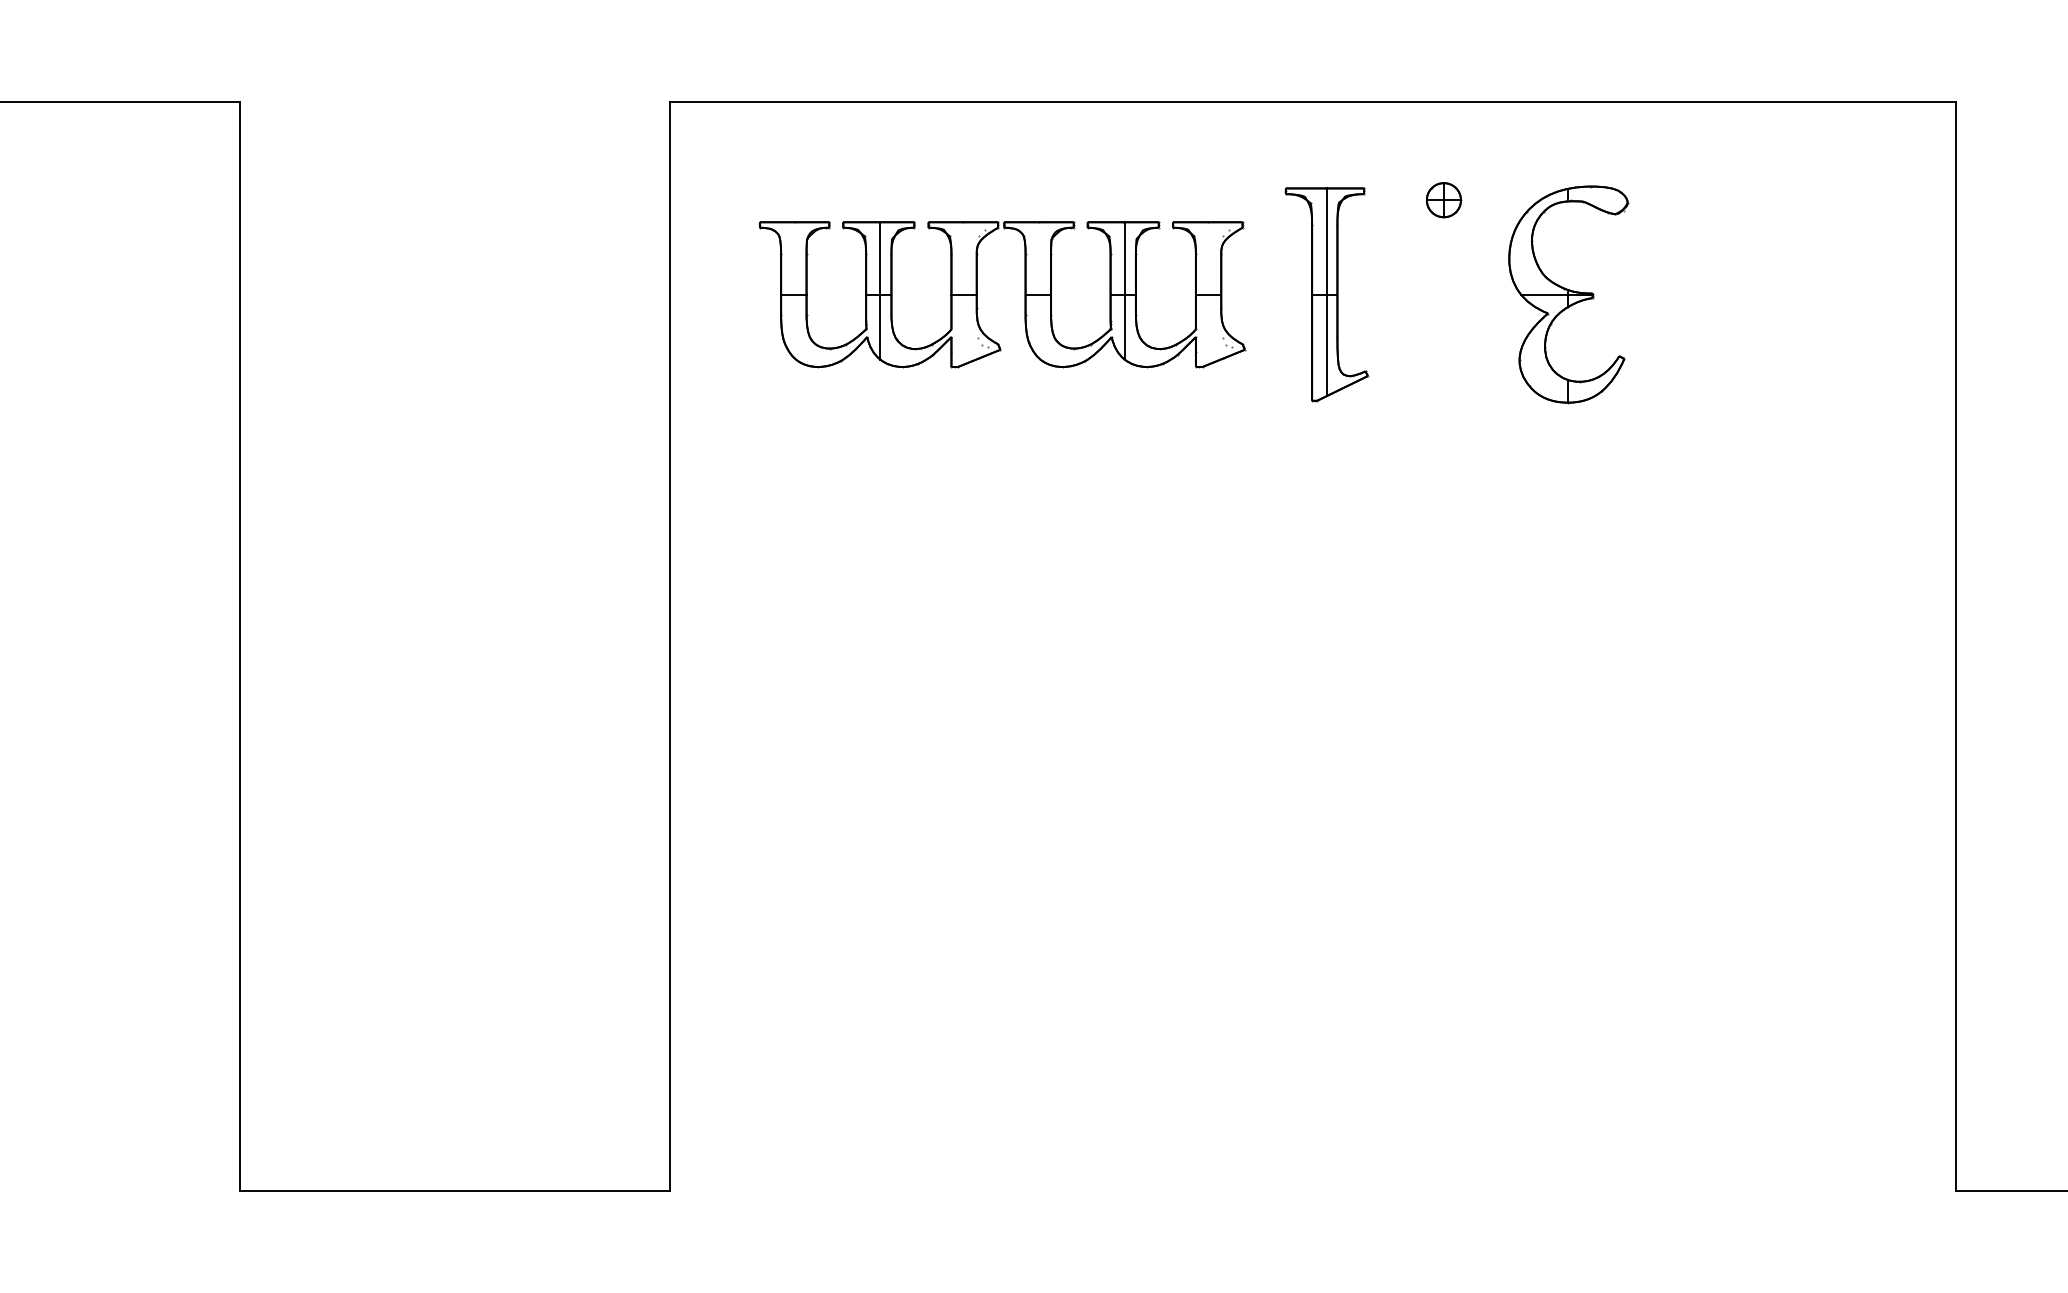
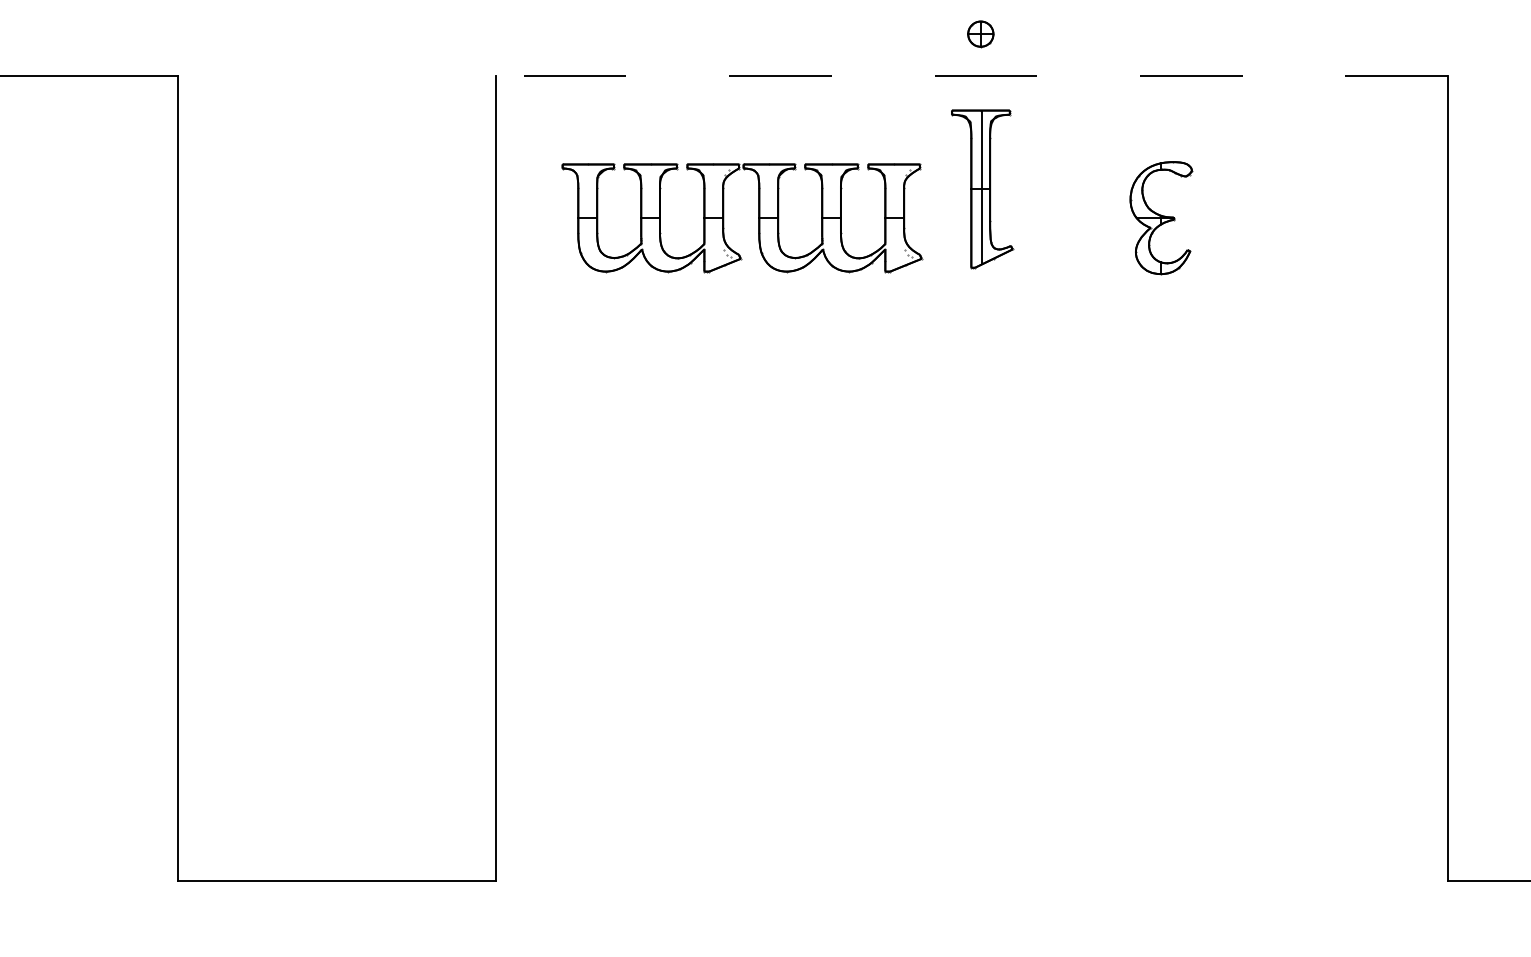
line: (1313, 102) -> (972, 75), solid -> dashed
part: (1444, 200) -> (981, 34), moved
line: (880, 290) -> (651, 214), removed
line: (1124, 290) -> (832, 214), removed
part: (1326, 294) -> (982, 189), moved
part: (1568, 294) -> (1161, 217), size x0.7

